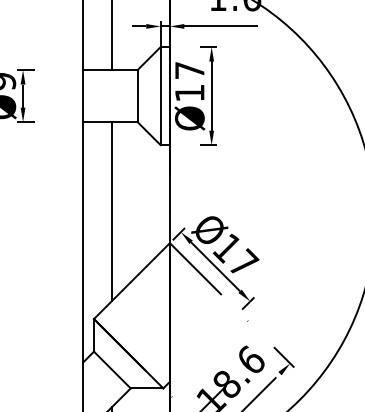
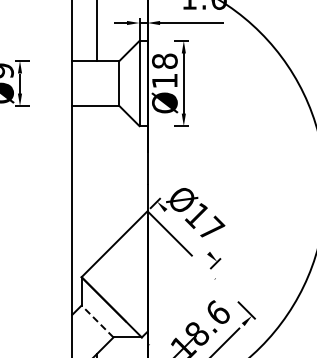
text: (189, 69) -> (164, 60), Ø17 -> Ø18
line: (112, 211) -> (97, 183), removed
line: (215, 266) -> (187, 231), removed
line: (112, 370) -> (97, 321), solid -> dashed

